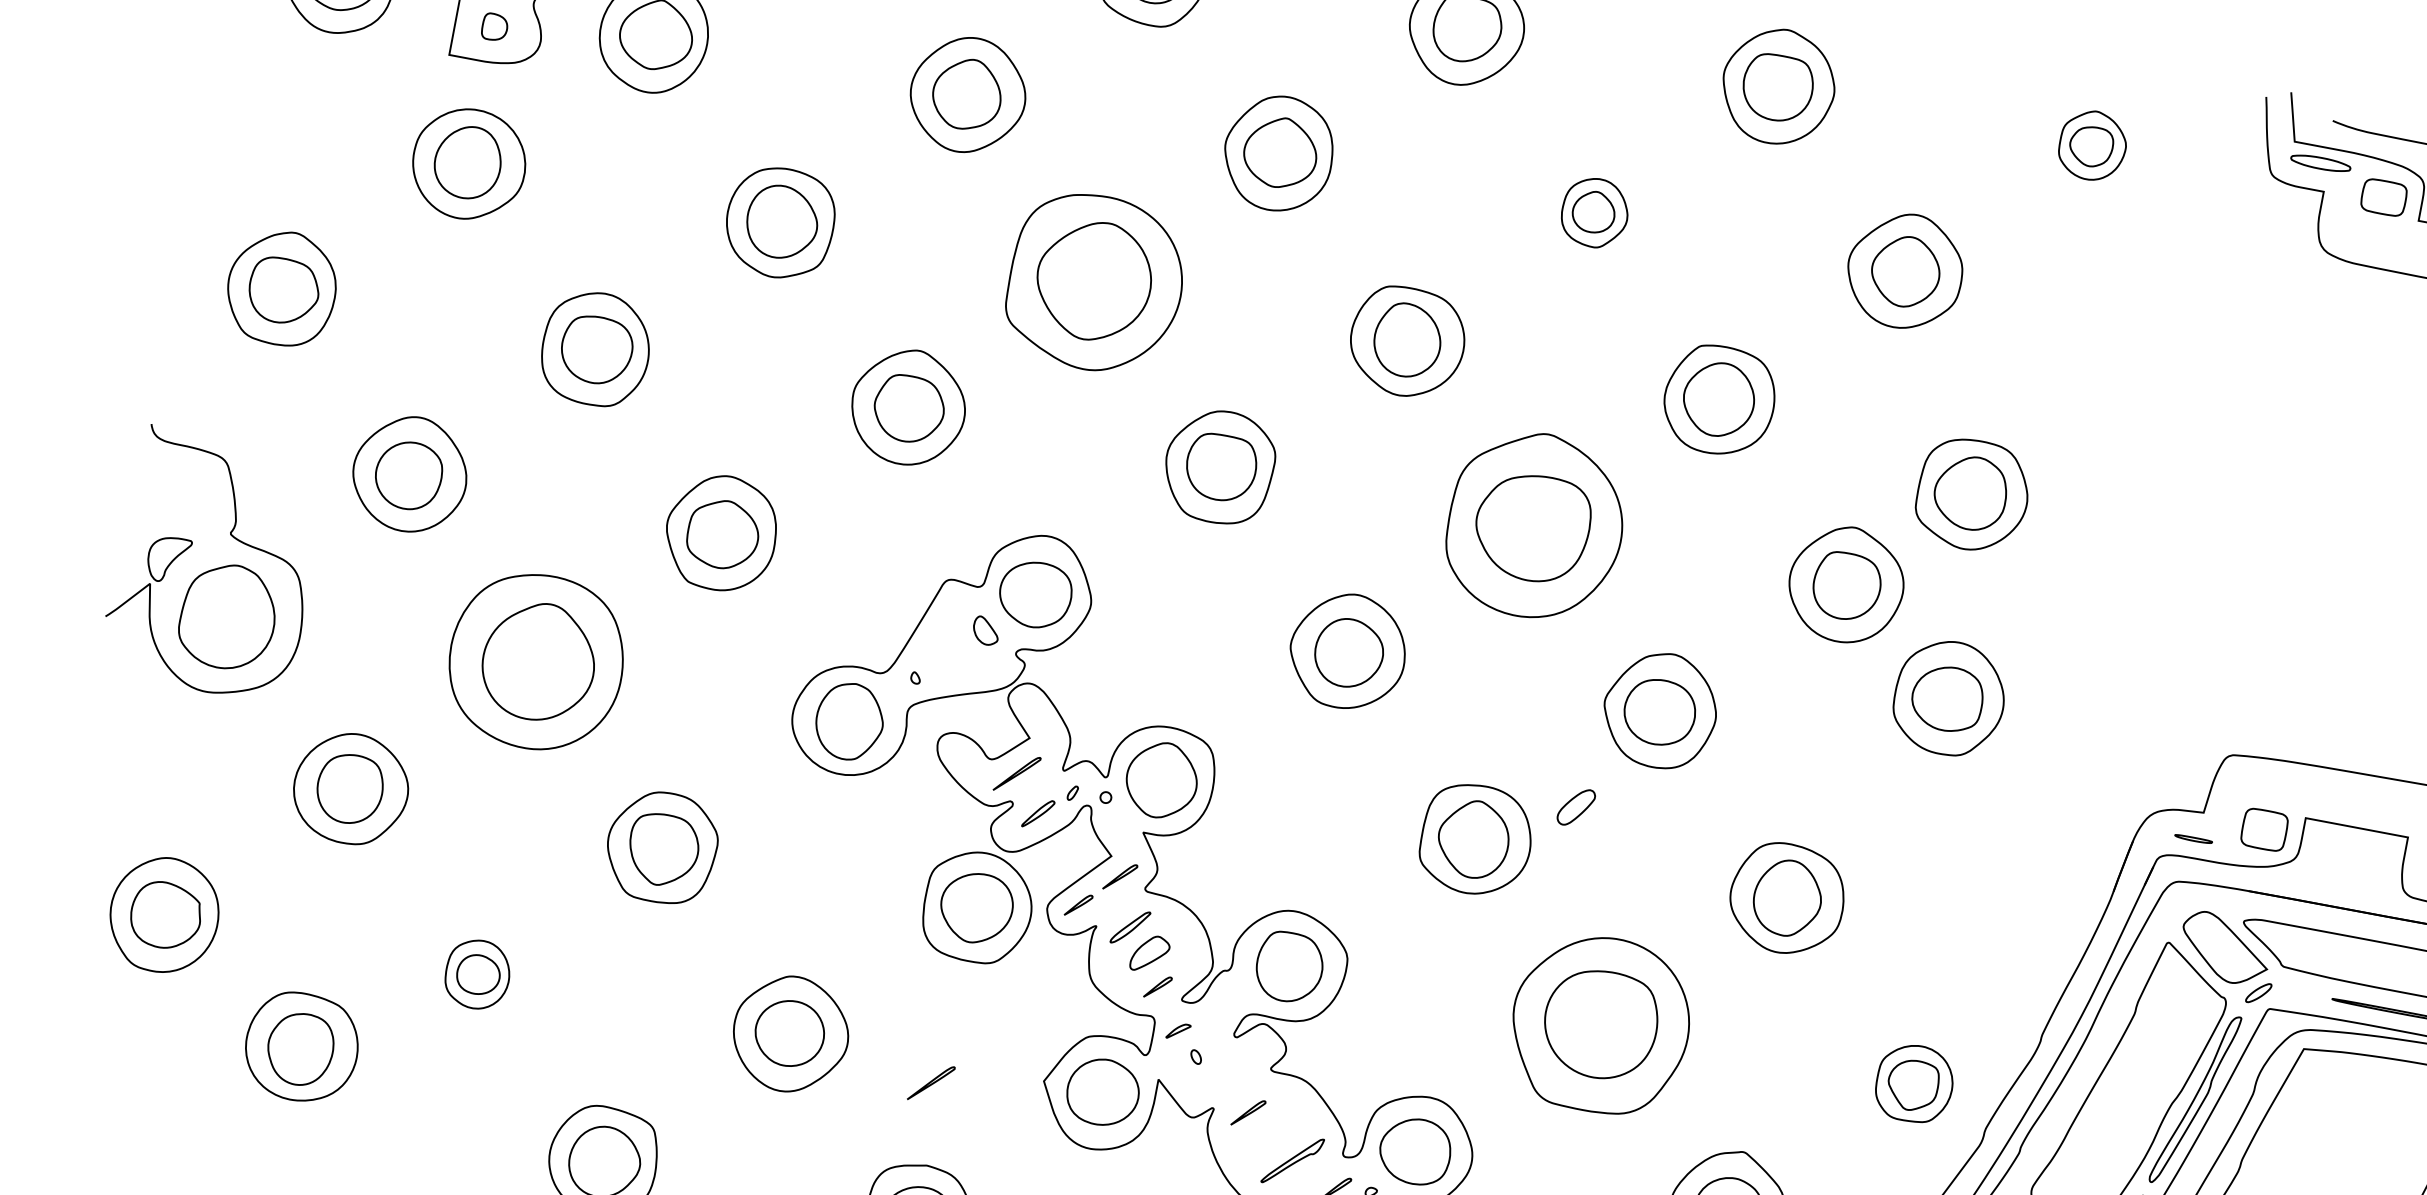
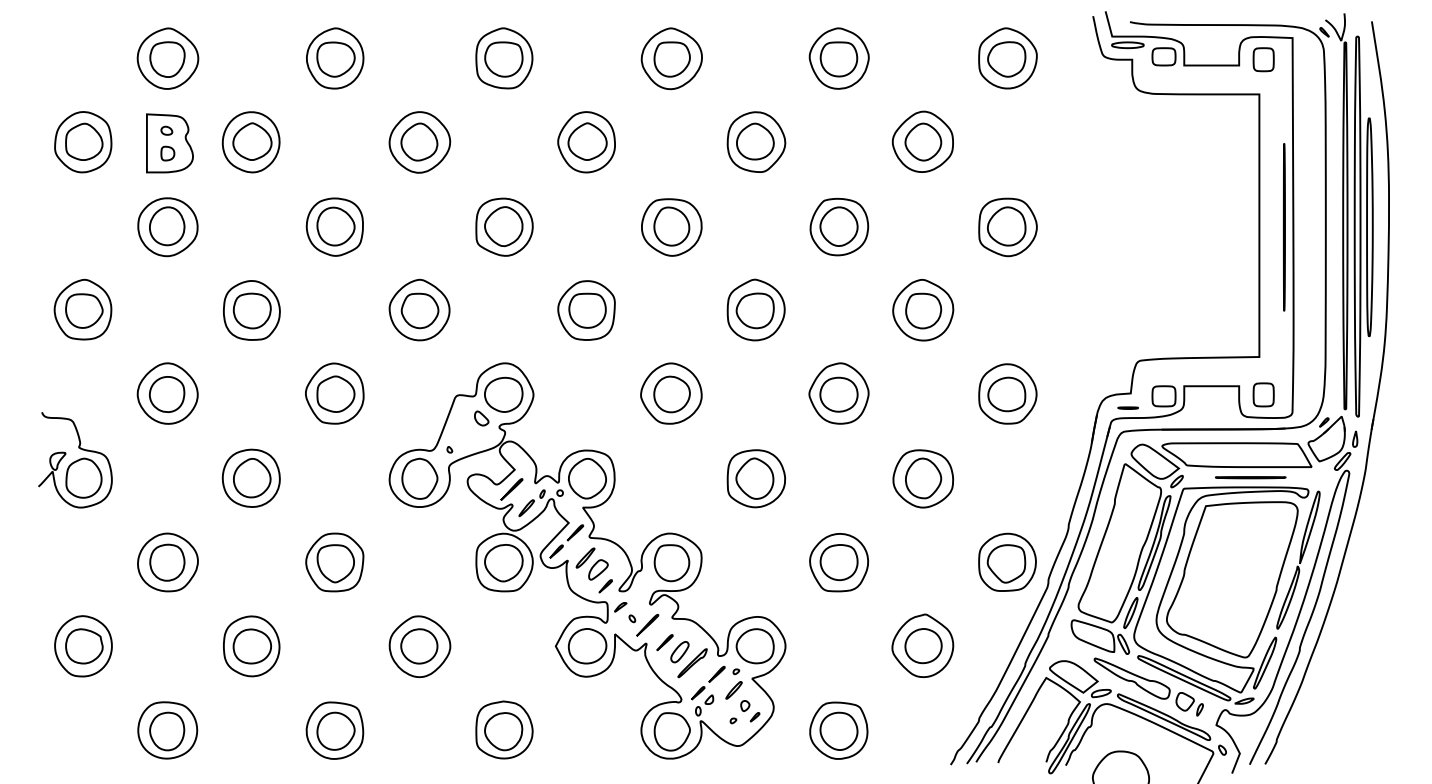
part: (2091, 145) -> (1007, 58), size x1.67
part: (1595, 211) -> (756, 141), size x1.67
part: (1096, 281) -> (504, 226), size x0.62
part: (1971, 495) -> (1007, 227), moved
part: (1534, 524) -> (755, 309), size x0.62
part: (214, 566) -> (75, 460), size x0.71
part: (534, 659) -> (250, 477), size x0.62
part: (1949, 697) -> (1007, 393), moved
part: (1575, 807) -> (679, 652), moved
part: (477, 974) -> (251, 646), size x1.67
part: (1601, 1025) -> (839, 562), size x0.62
part: (301, 1047) -> (167, 730), moved
part: (1914, 1082) -> (1007, 561), size x1.43
line: (931, 1083) -> (647, 625), moved

